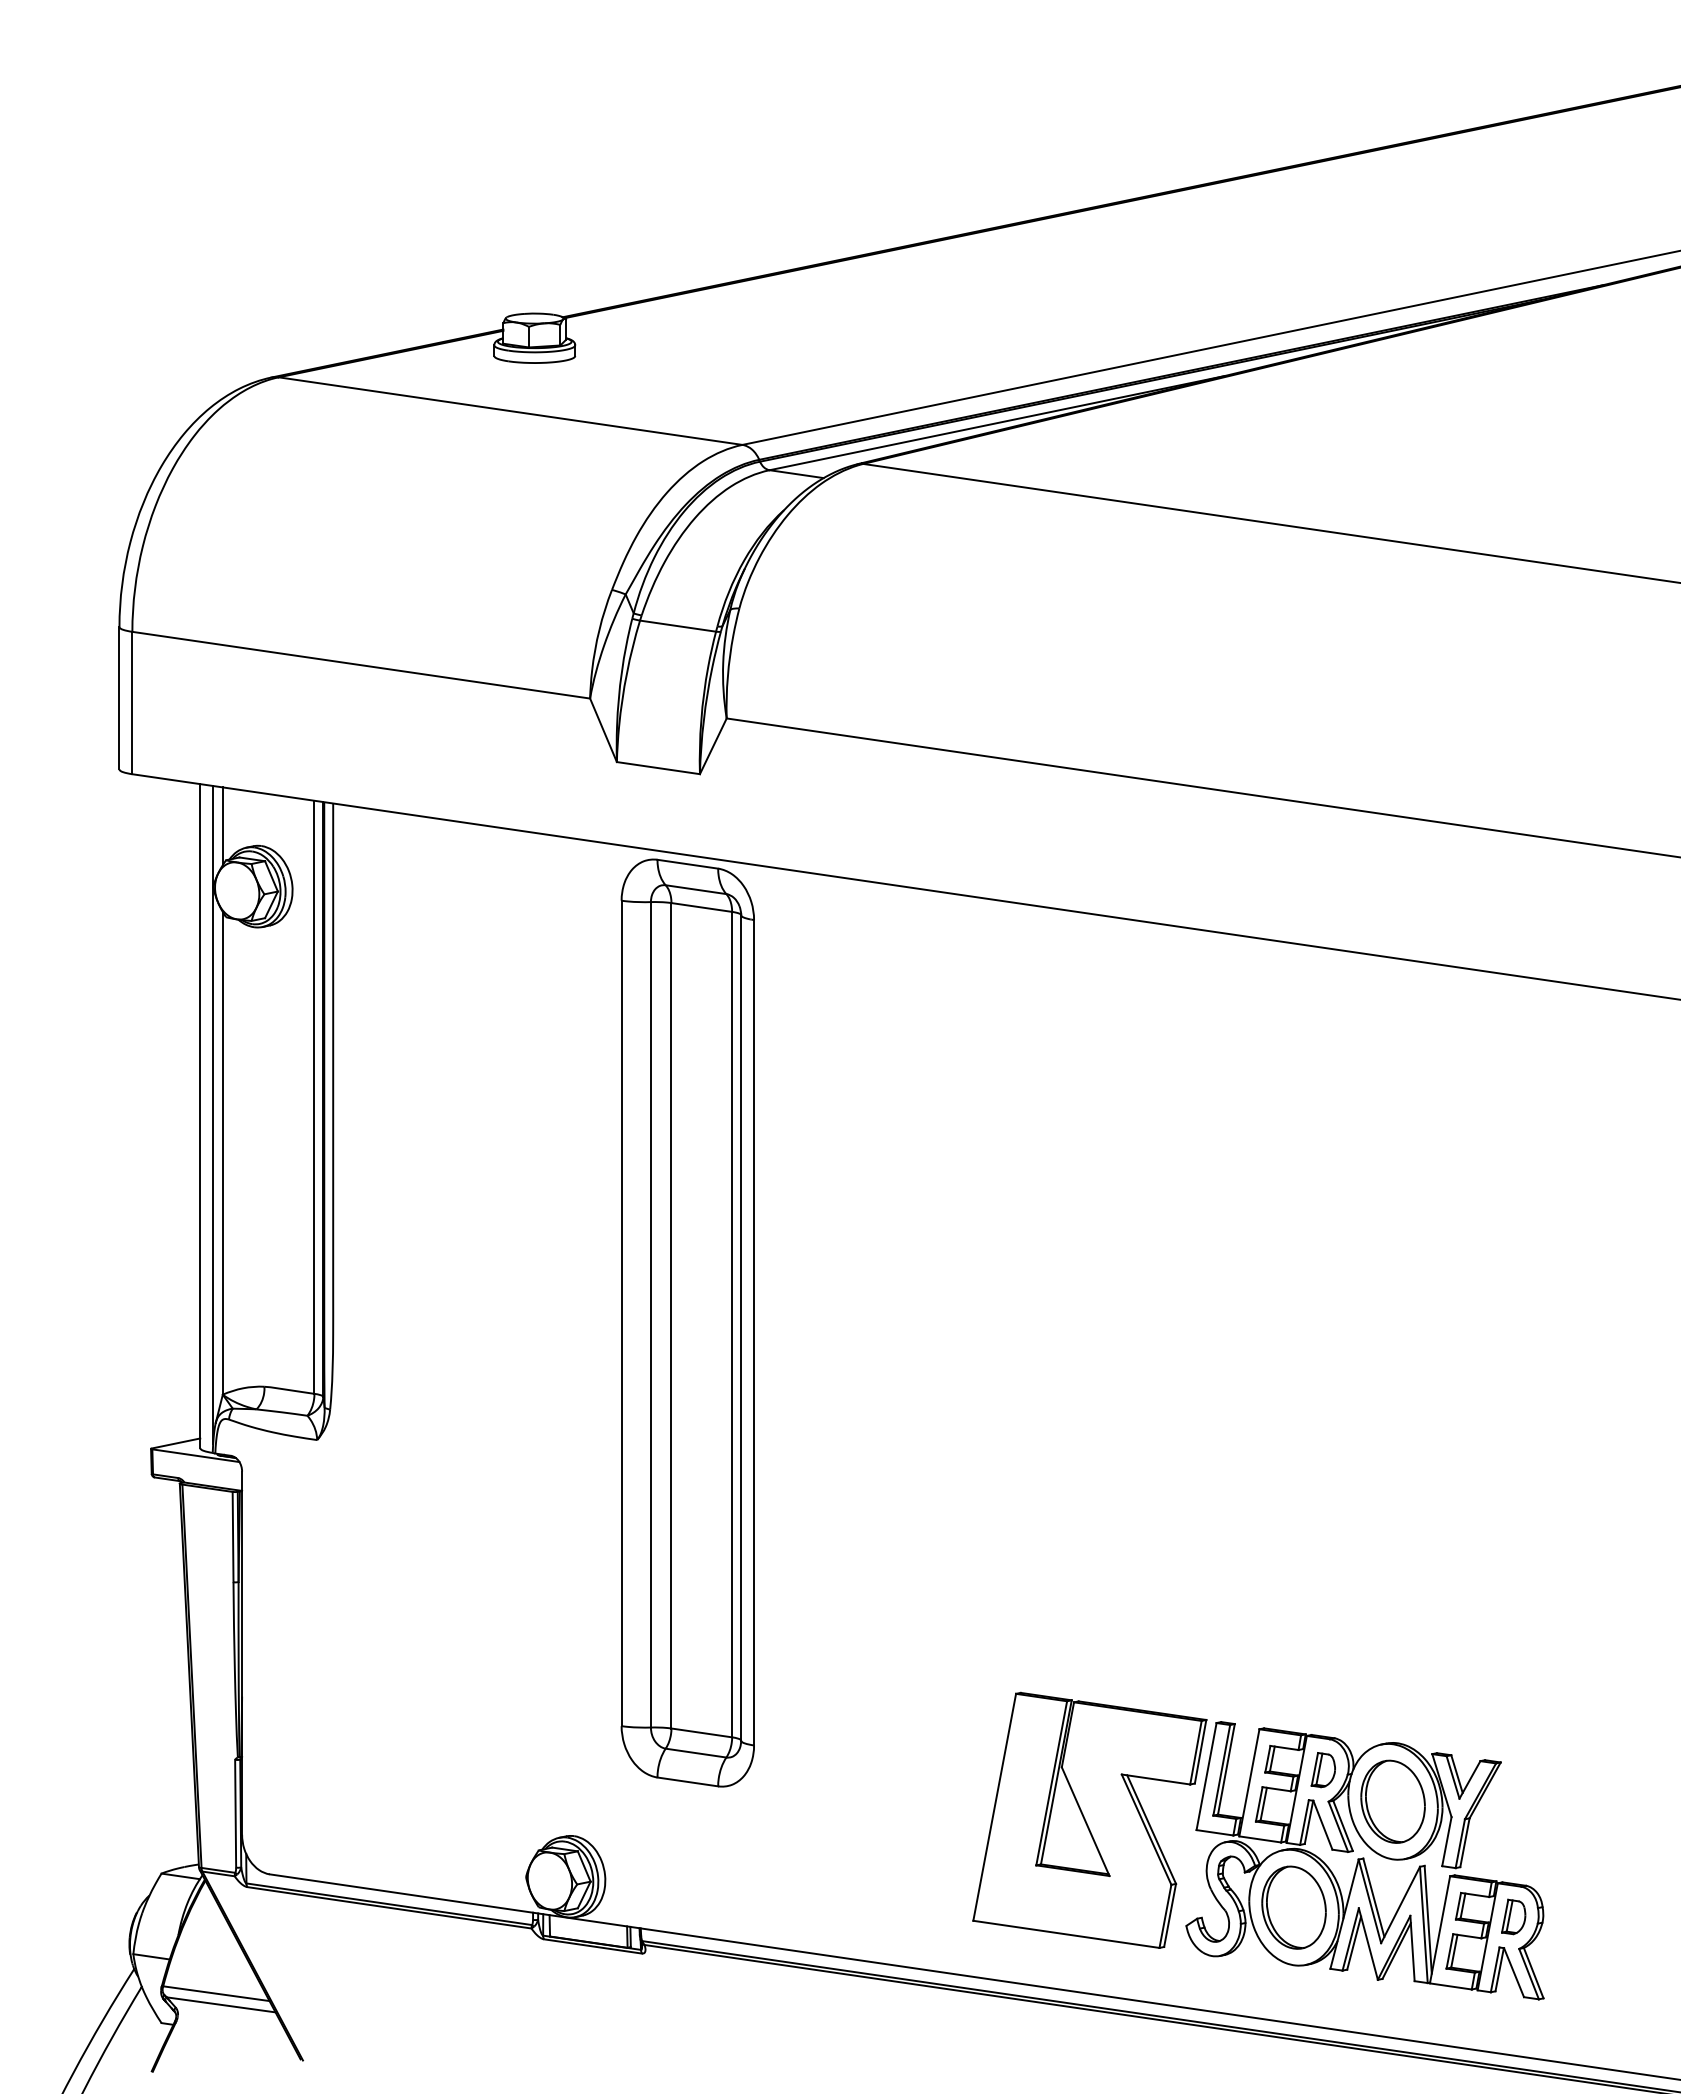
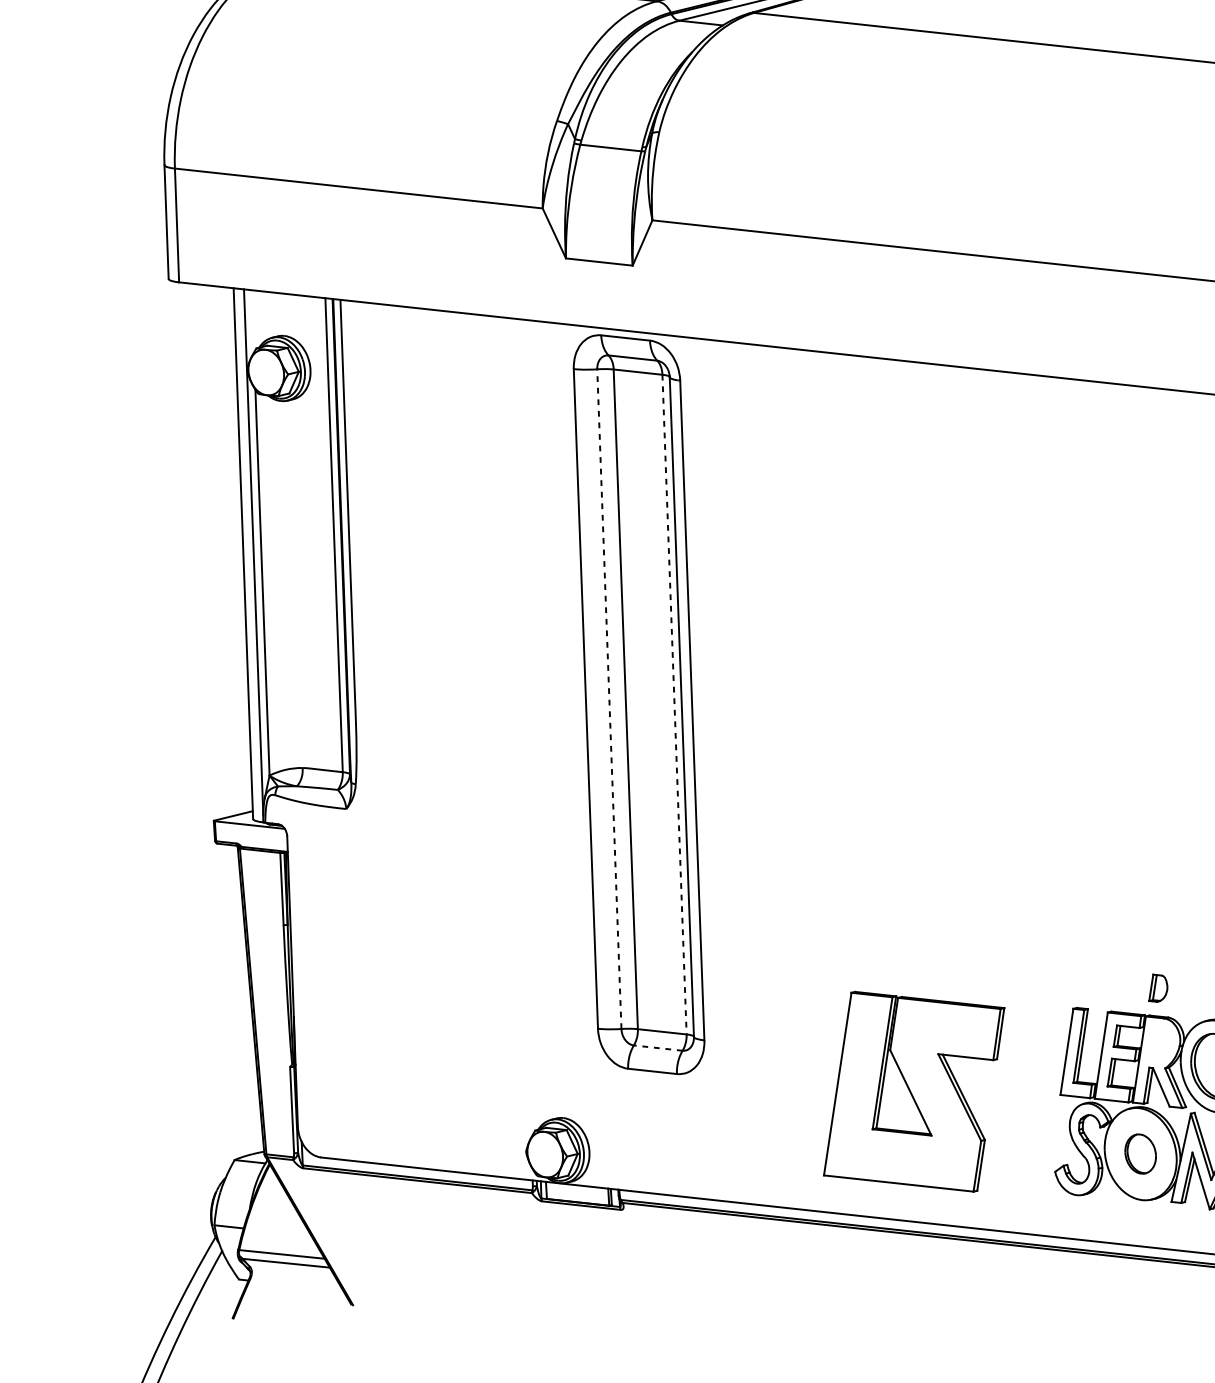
line: (222, 826) -> (252, 321), removed
line: (650, 1314) -> (609, 698), solid -> dashed
line: (732, 1324) -> (674, 704), solid -> dashed
line: (696, 1753) -> (658, 1048), solid -> dashed
part: (1322, 1770) -> (1157, 988), moved
part: (1089, 1819) -> (913, 1091), moved
part: (1293, 1907) -> (1140, 1153), size x0.6

